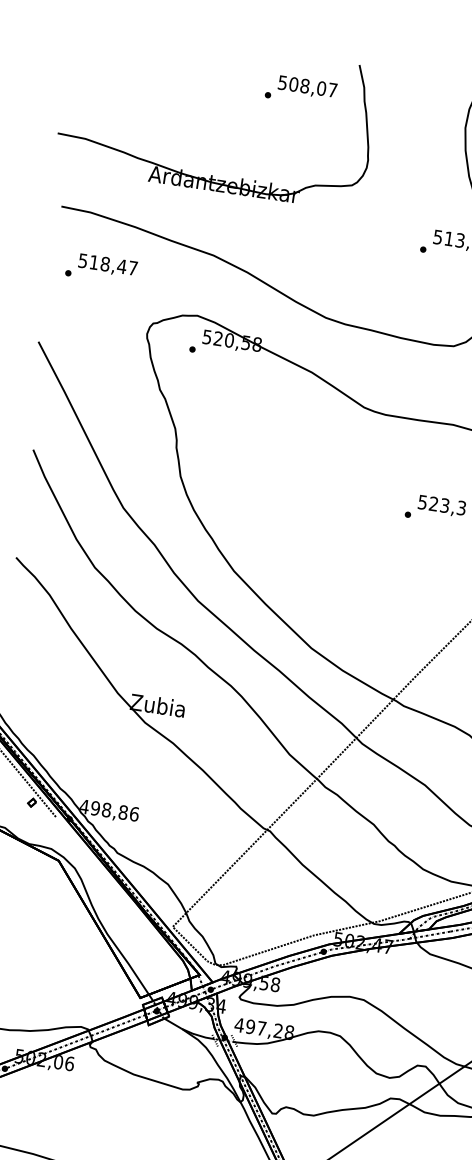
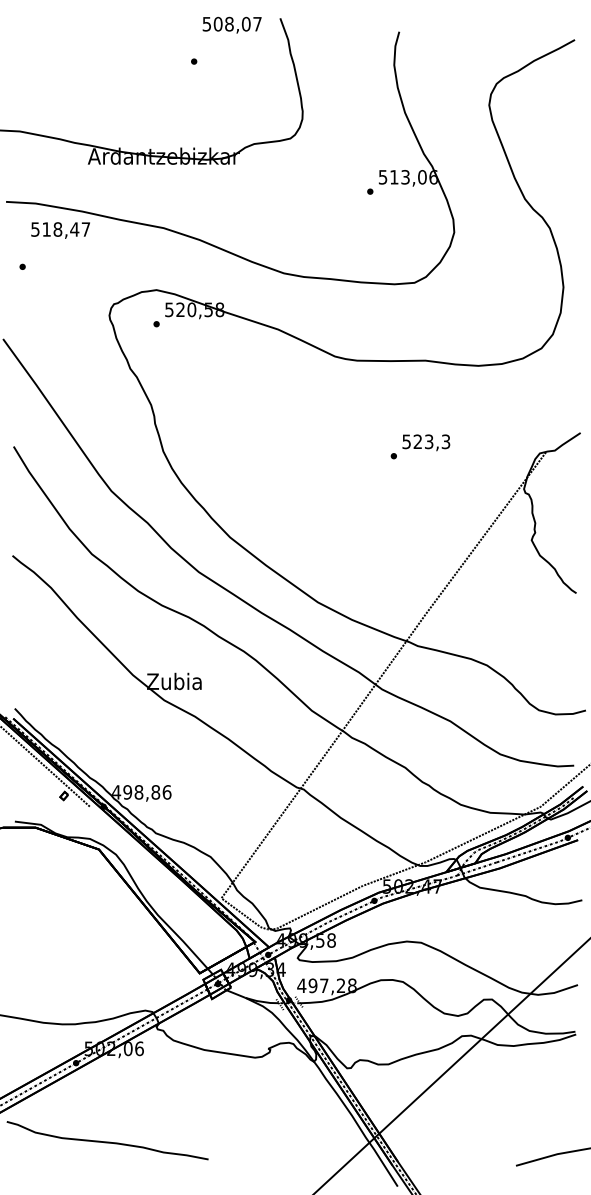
text: (307, 86) -> (231, 24), moved
text: (107, 265) -> (60, 230), moved

